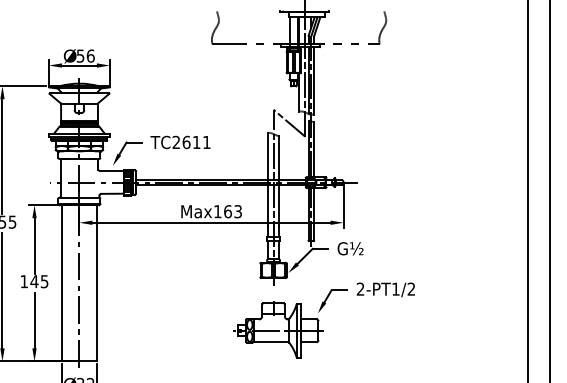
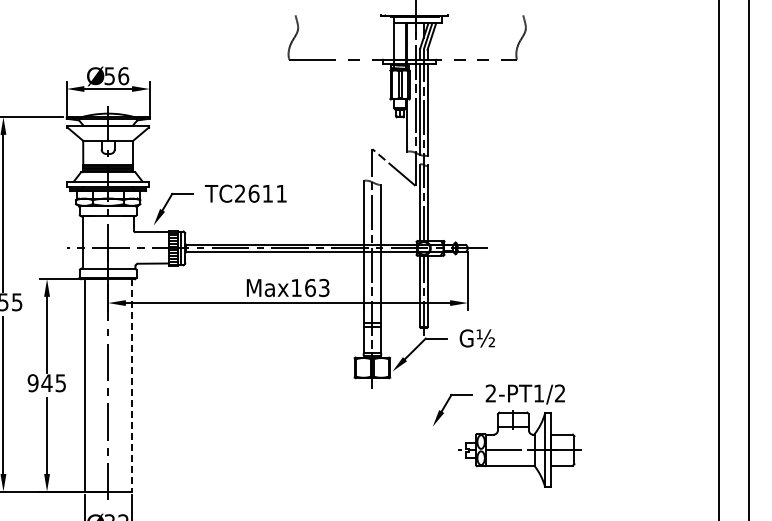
text: (23, 281) -> (32, 383), 145 -> 945
line: (96, 283) -> (131, 385), solid -> dashed
part: (277, 329) -> (519, 448), moved

